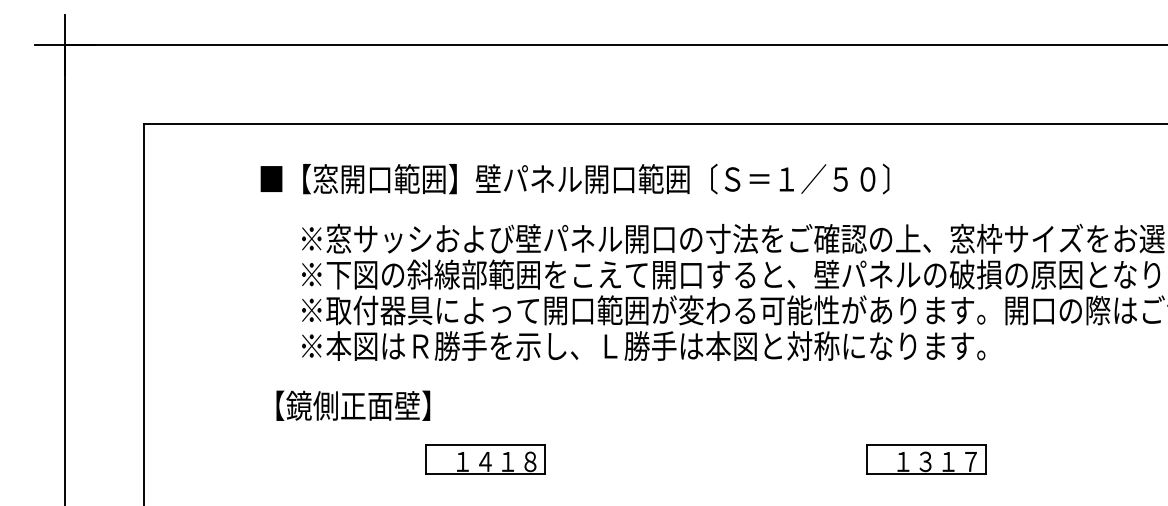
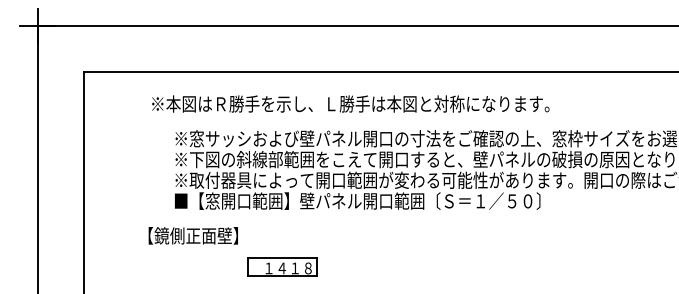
text: (602, 178) -> (350, 103), ■【窓開口範囲】壁パネル開口範囲〔Ｓ＝１／５０〕 -> ※本図はＲ勝手を示し、Ｌ勝手は本図と対称になります。
text: (642, 345) -> (373, 200), ※本図はＲ勝手を示し、Ｌ勝手は本図と対称になります。 -> ■【窓開口範囲】壁パネル開口範囲〔Ｓ＝１／５０〕
text: (351, 405) -> (192, 235), moved
part: (926, 458) -> (538, 266), removed

